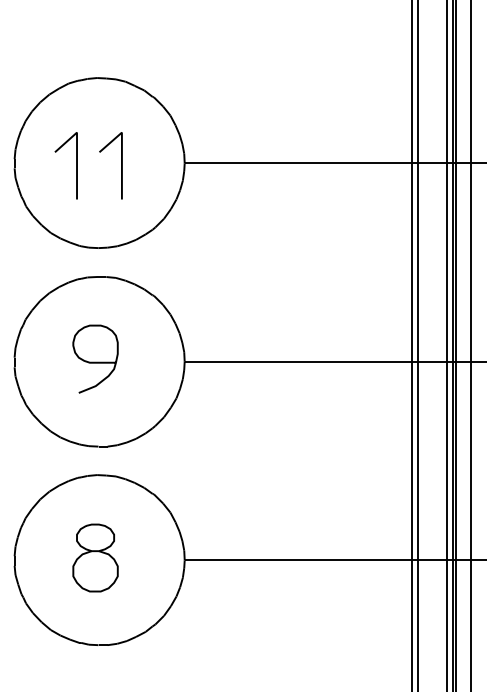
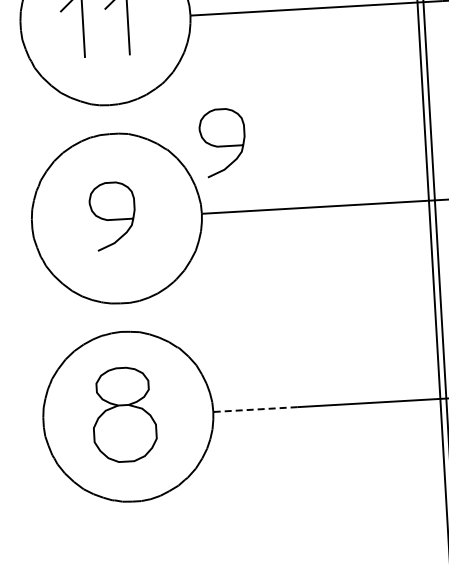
curve: (209, 294) -> (222, 145), added
part: (95, 557) -> (124, 414), size x1.4
line: (226, 560) -> (255, 409), solid -> dashed

